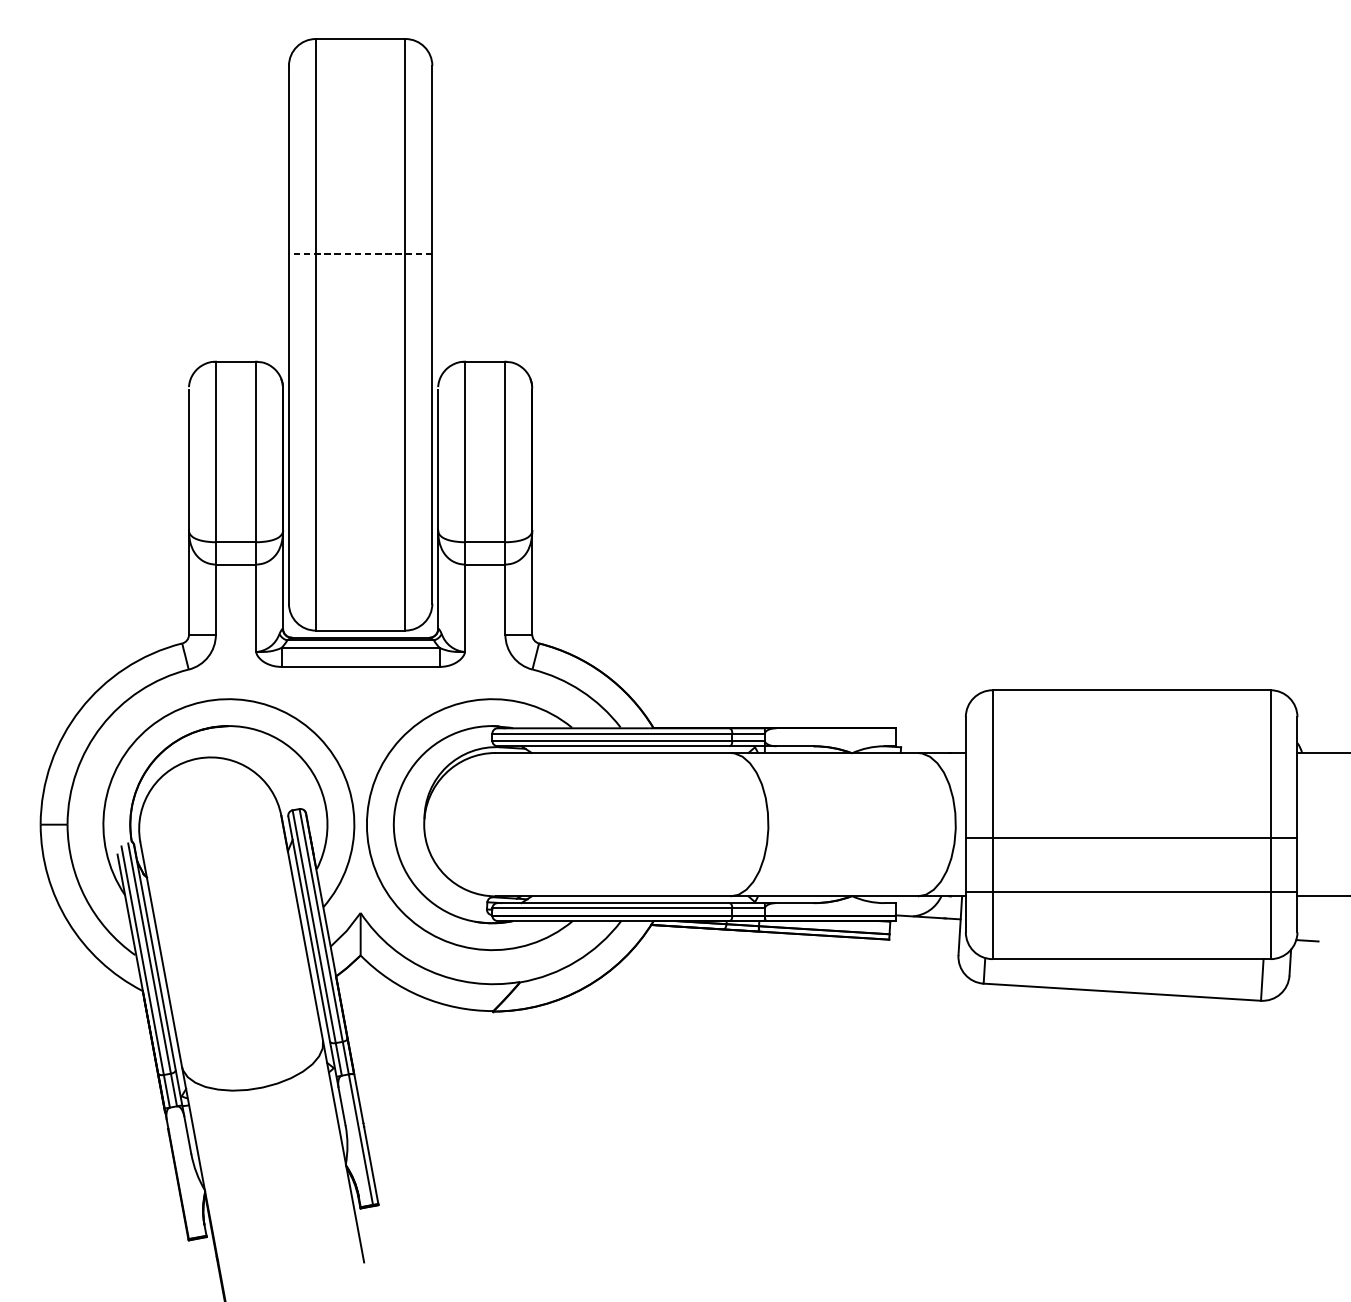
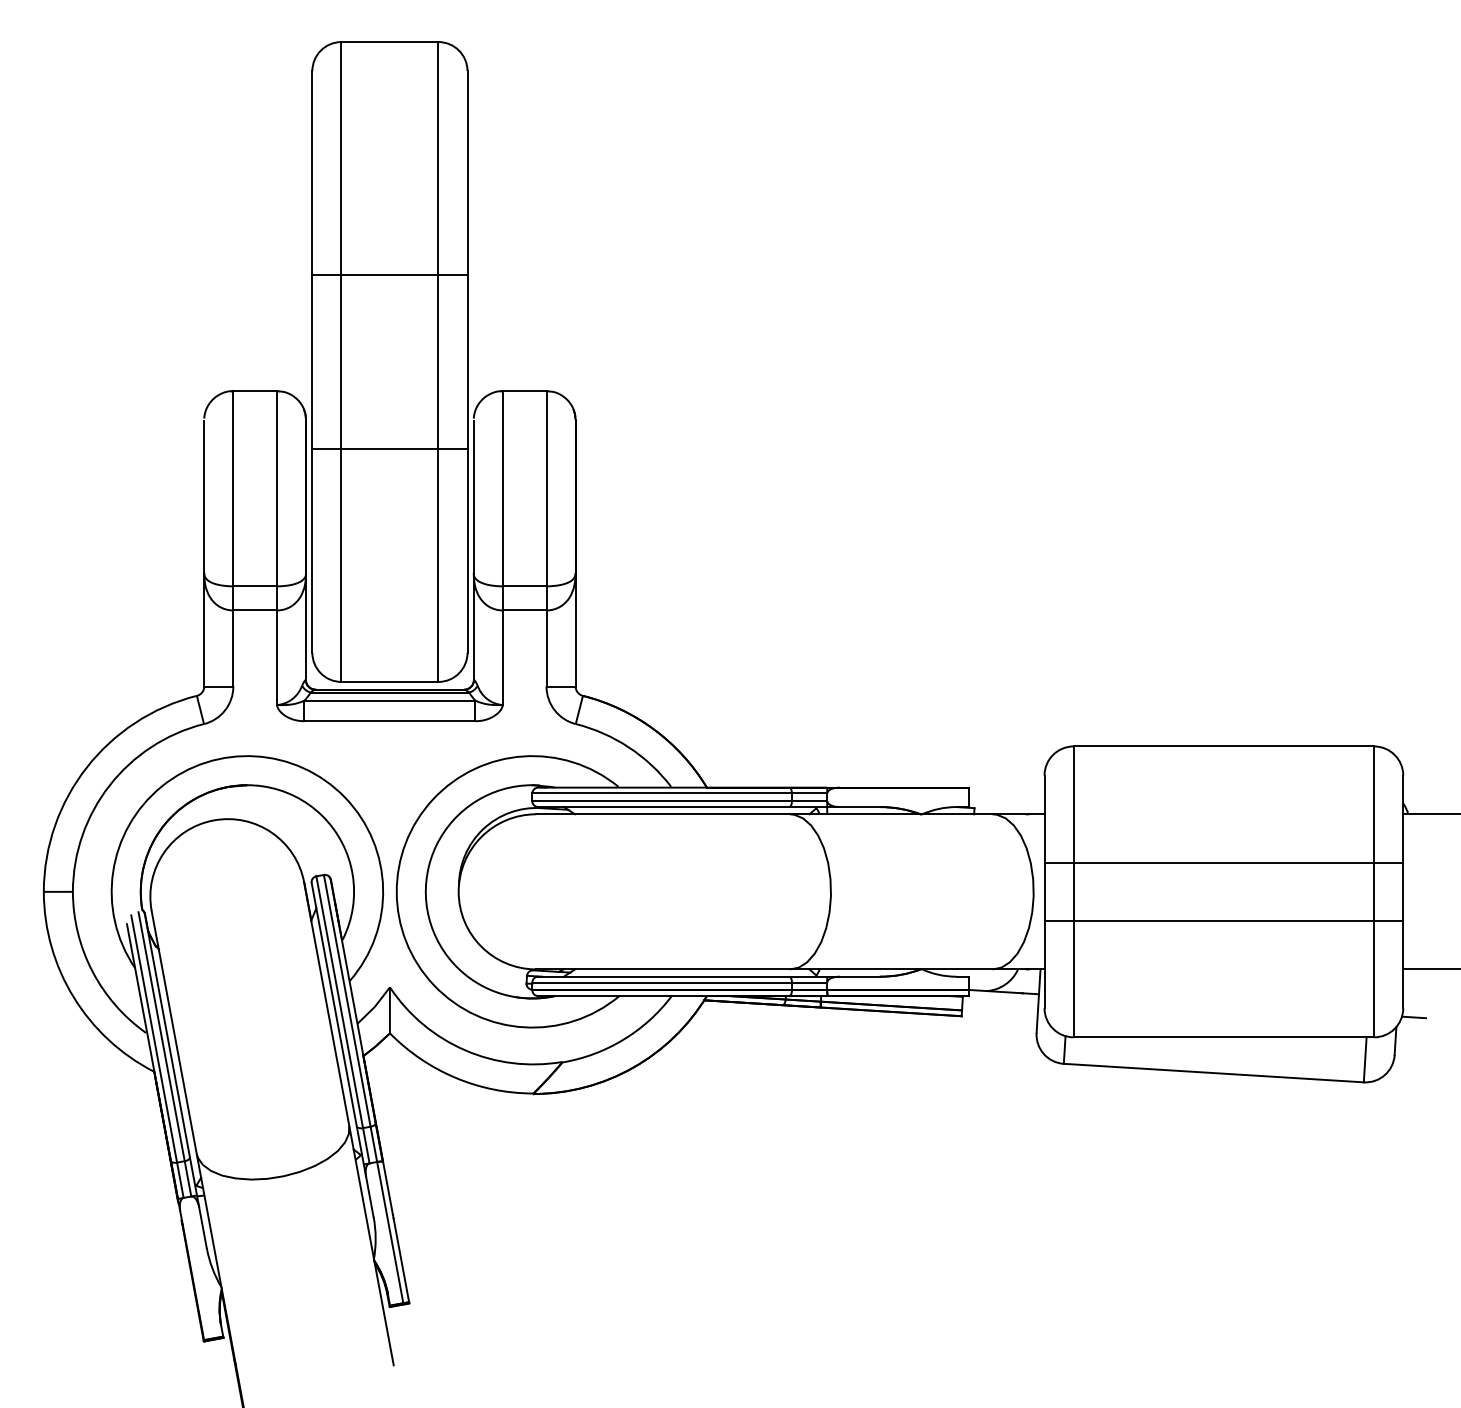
line: (360, 253) -> (389, 274), dashed -> solid
line: (360, 415) -> (389, 449), added
line: (1131, 838) -> (1223, 862), moved
line: (1131, 891) -> (1223, 920), moved

